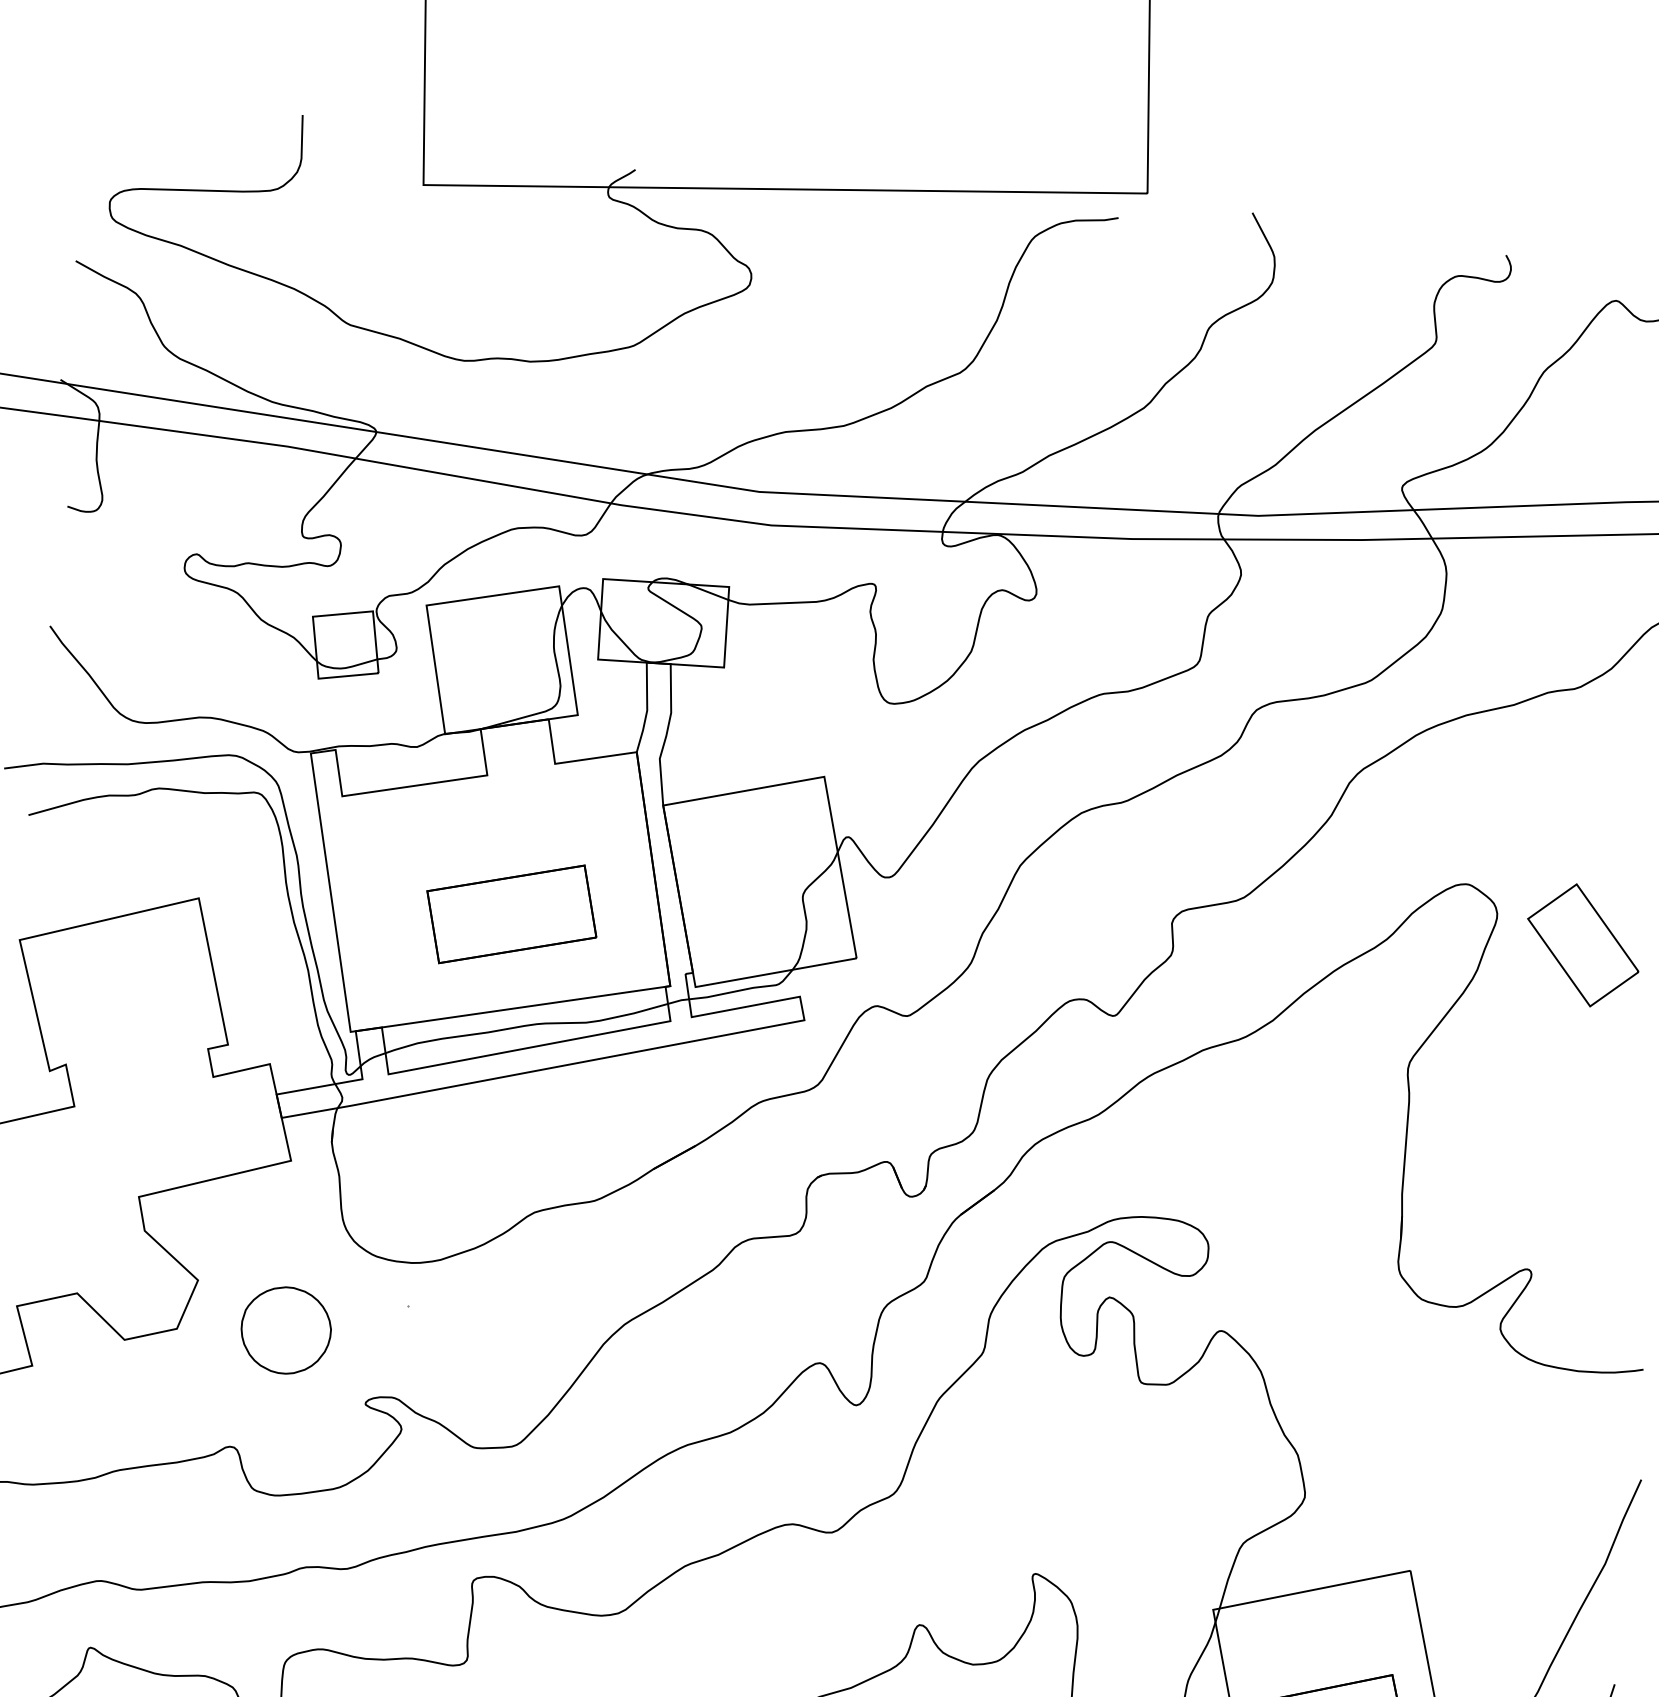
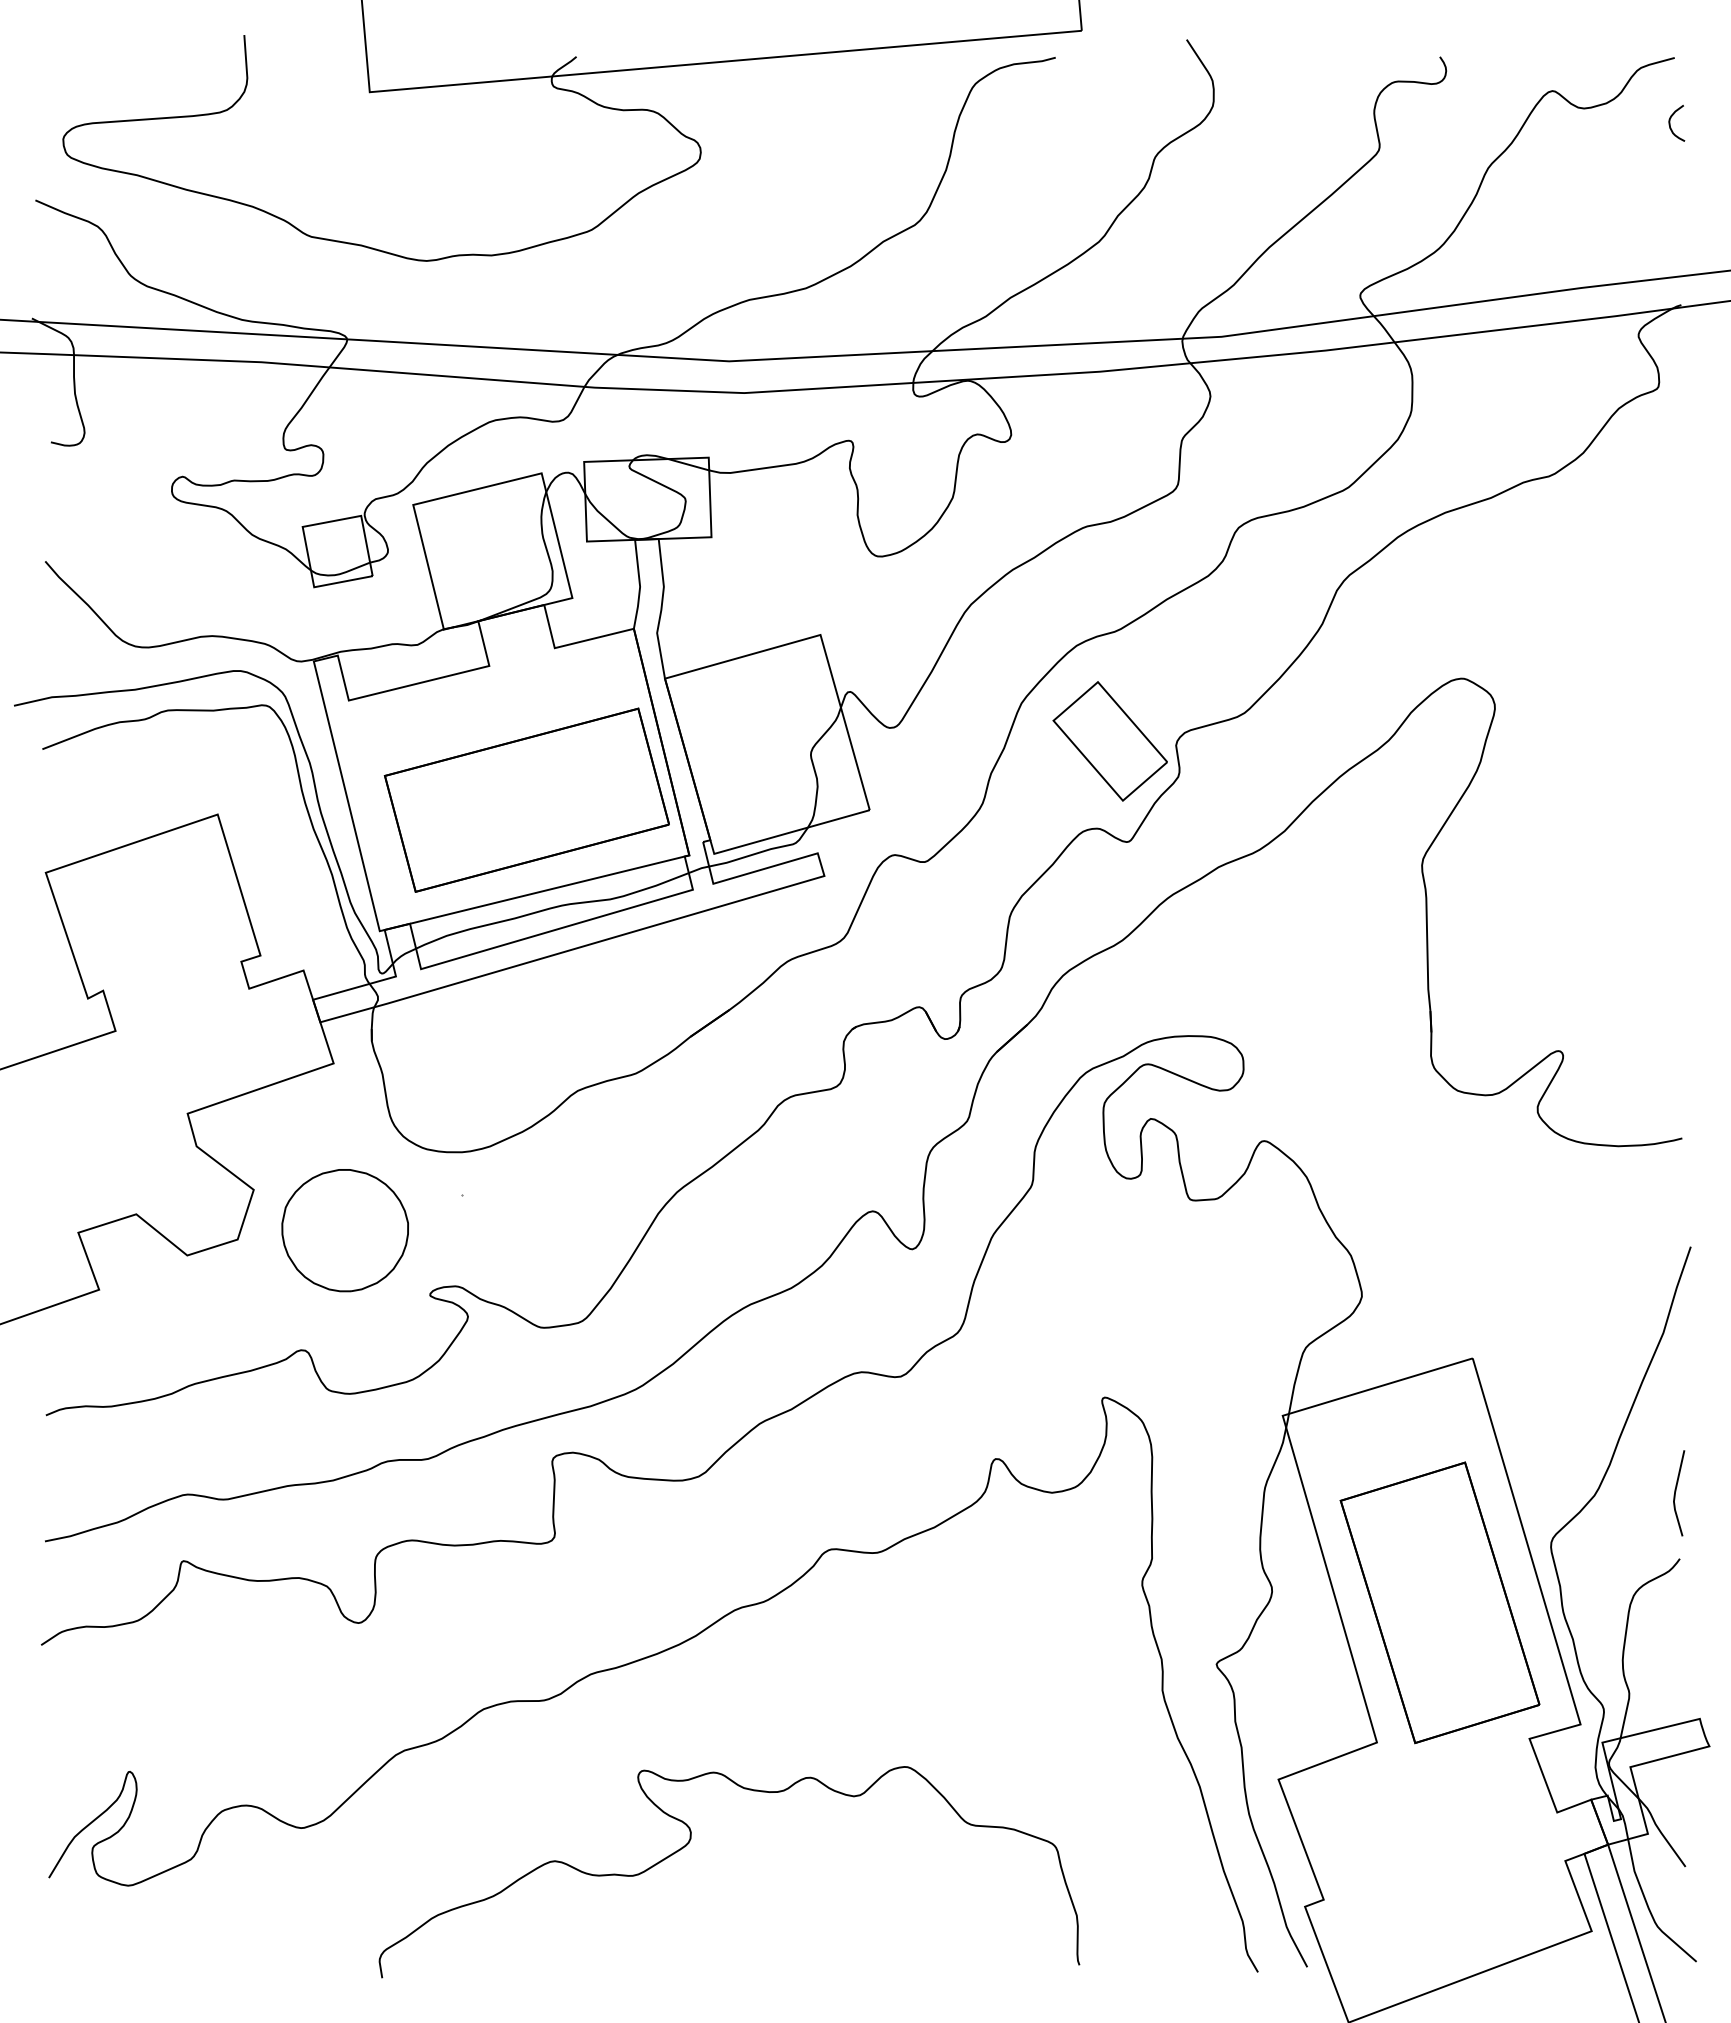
part: (511, 913) -> (526, 799), size x1.67
part: (1582, 945) -> (1109, 741), moved
part: (285, 1330) -> (344, 1230), size x1.43

